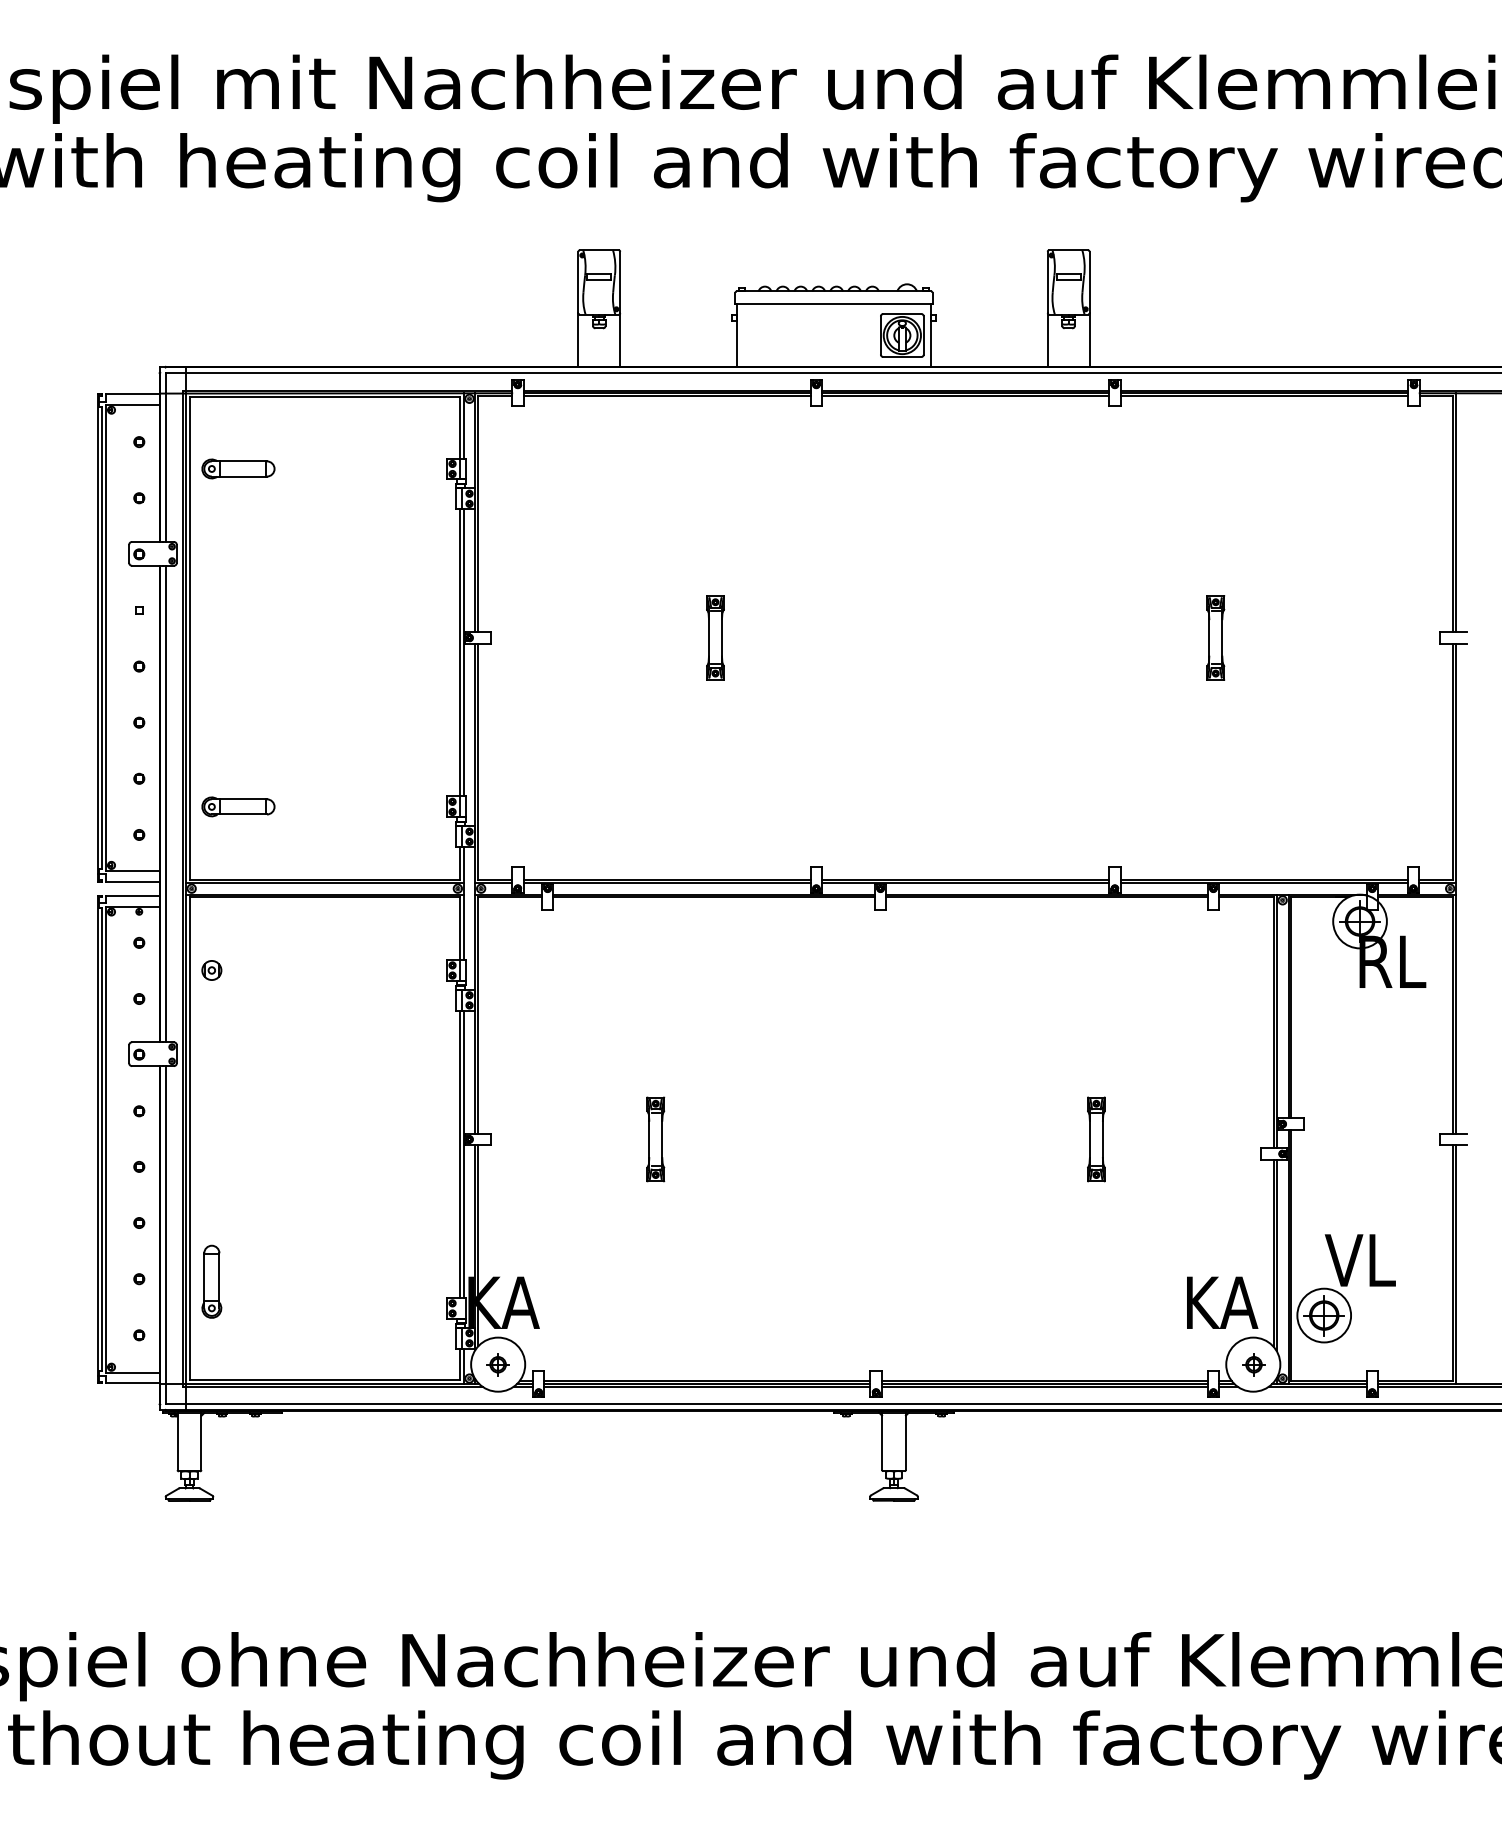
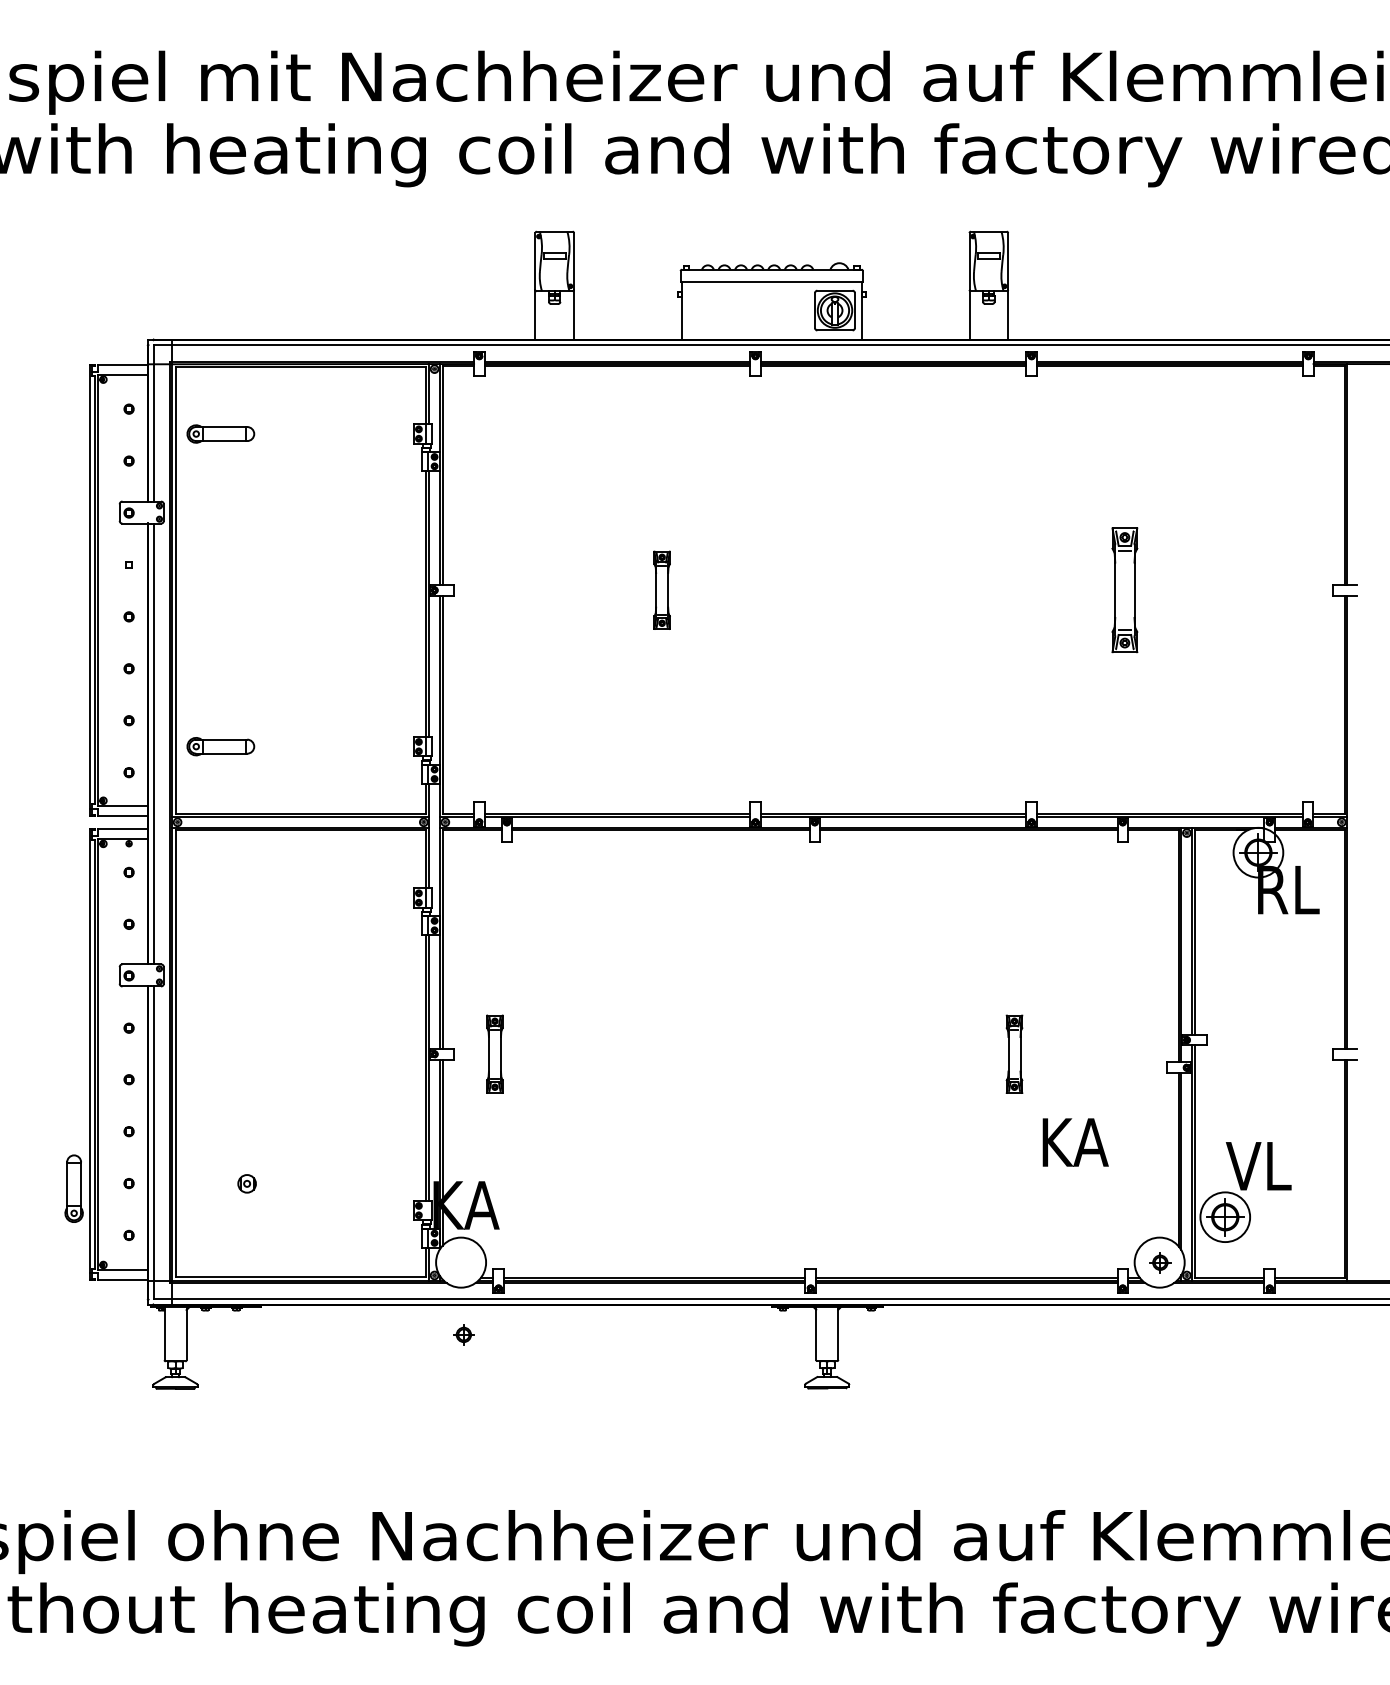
part: (1215, 637) -> (1124, 589), size x1.6
part: (211, 970) -> (246, 1183), moved
part: (655, 1139) -> (494, 1054), moved
part: (211, 1281) -> (73, 1188), moved
text: (1222, 1302) -> (1075, 1142), moved
part: (497, 1364) -> (463, 1334), moved

